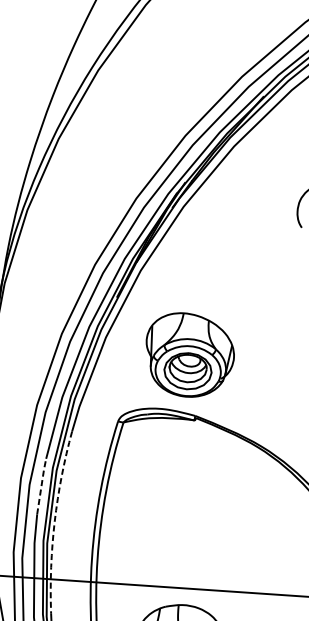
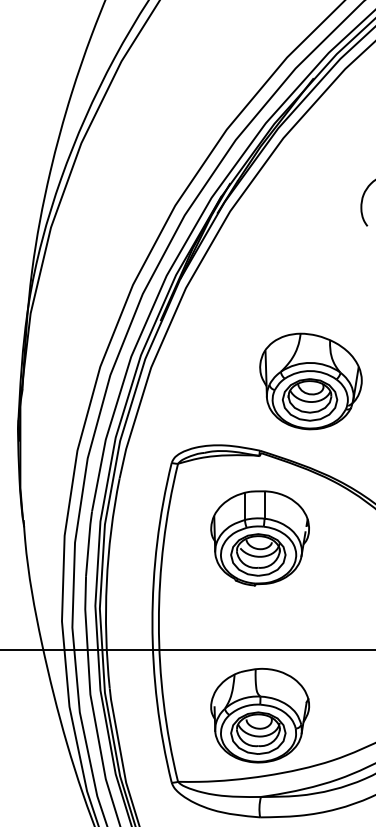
part: (189, 355) -> (310, 381), moved
line: (41, 485) -> (88, 542), dashed -> solid
part: (189, 492) -> (259, 538), added
arc: (54, 521) -> (106, 583), dashed -> solid

